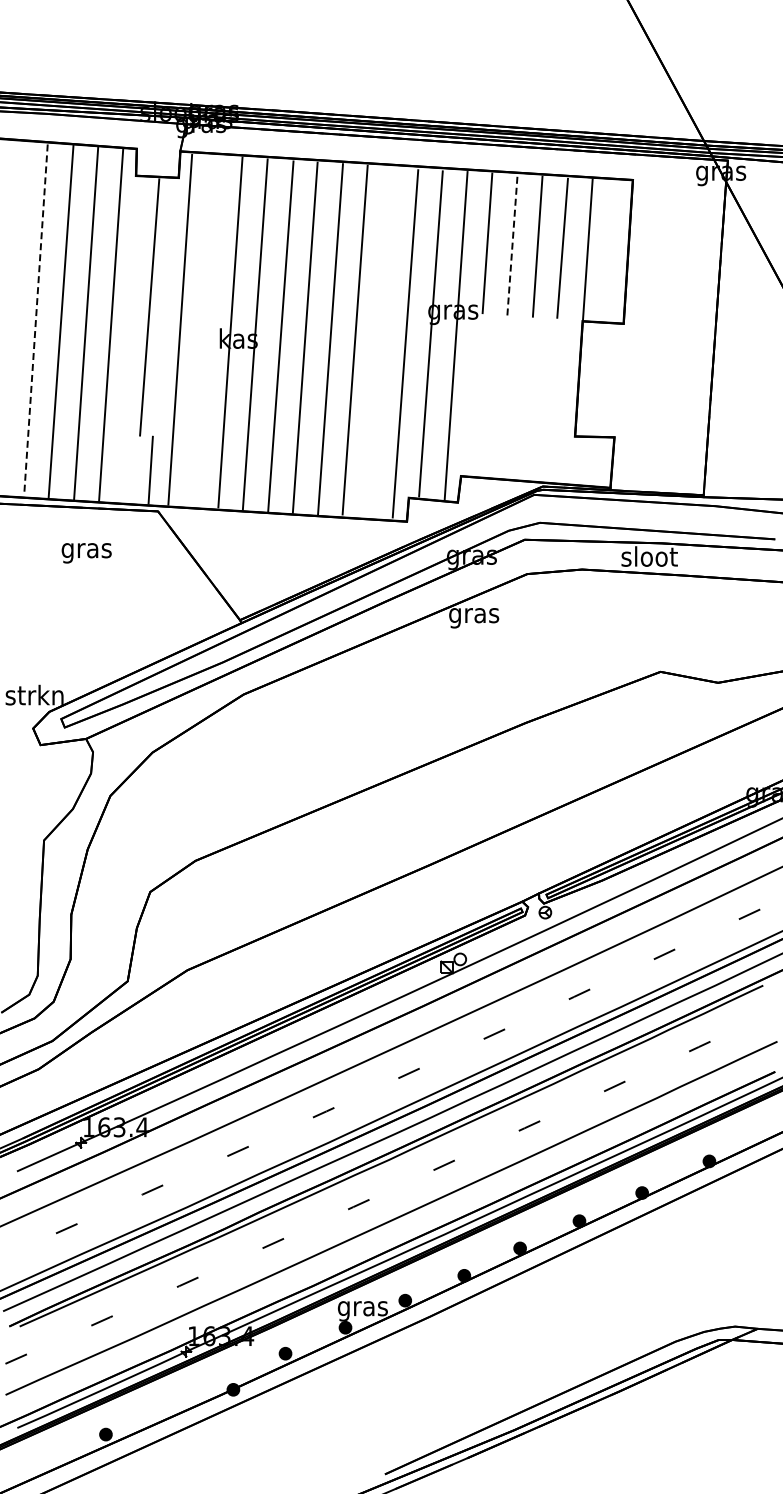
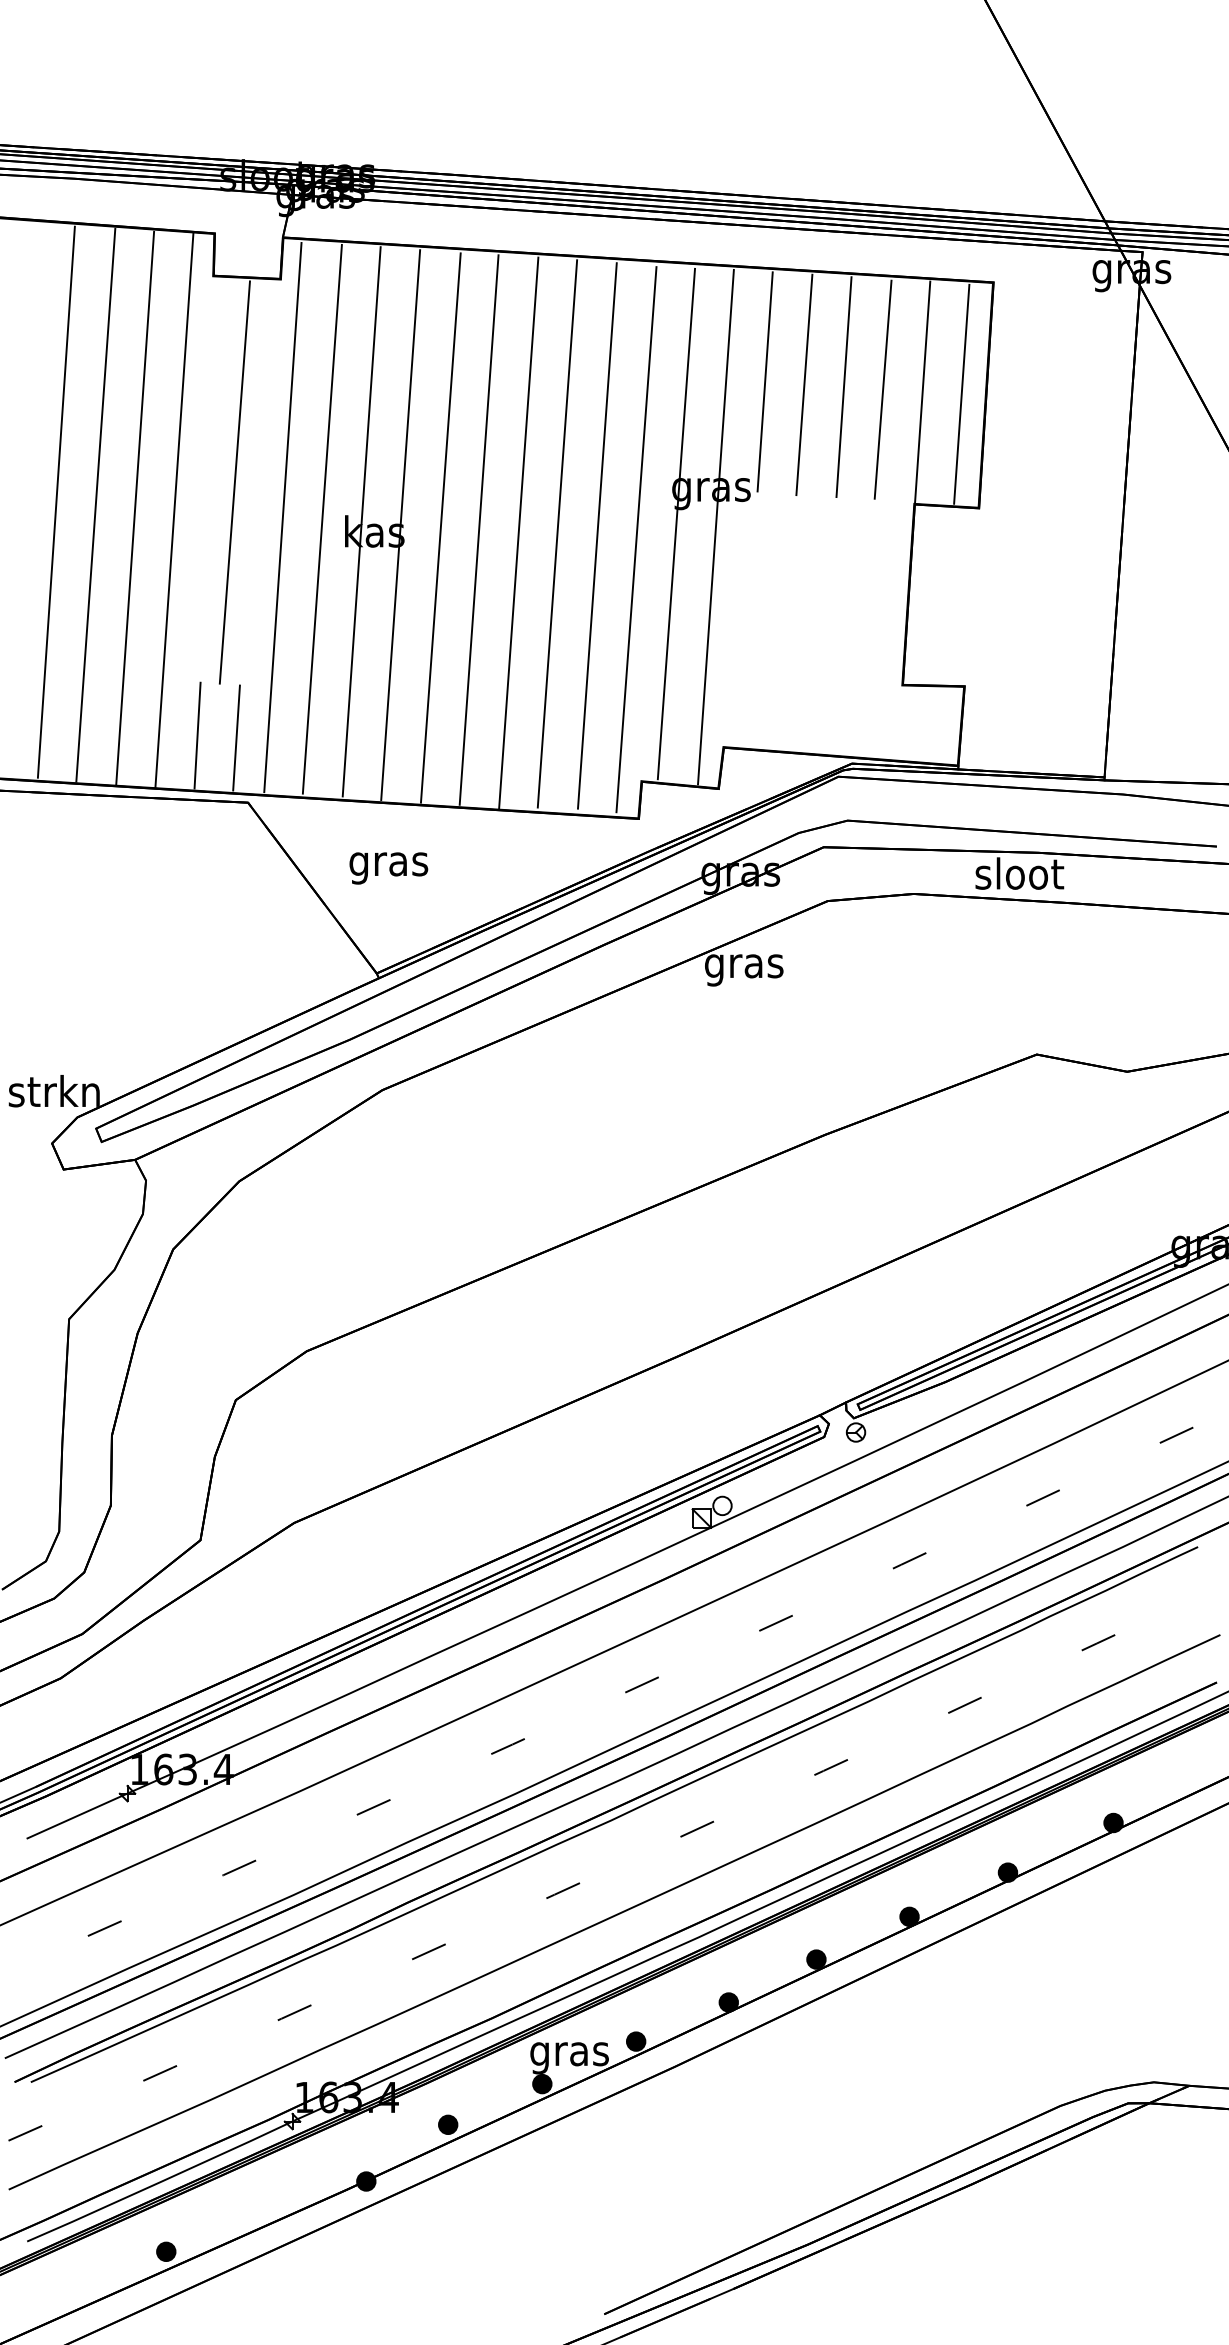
line: (512, 244) -> (804, 383), dashed -> solid
line: (612, 250) -> (961, 393), added
line: (35, 319) -> (55, 501), dashed -> solid
line: (204, 330) -> (320, 518), added
line: (380, 341) -> (597, 535), added
line: (125, 468) -> (196, 735), added
text: (86, 553) -> (388, 868), moved

